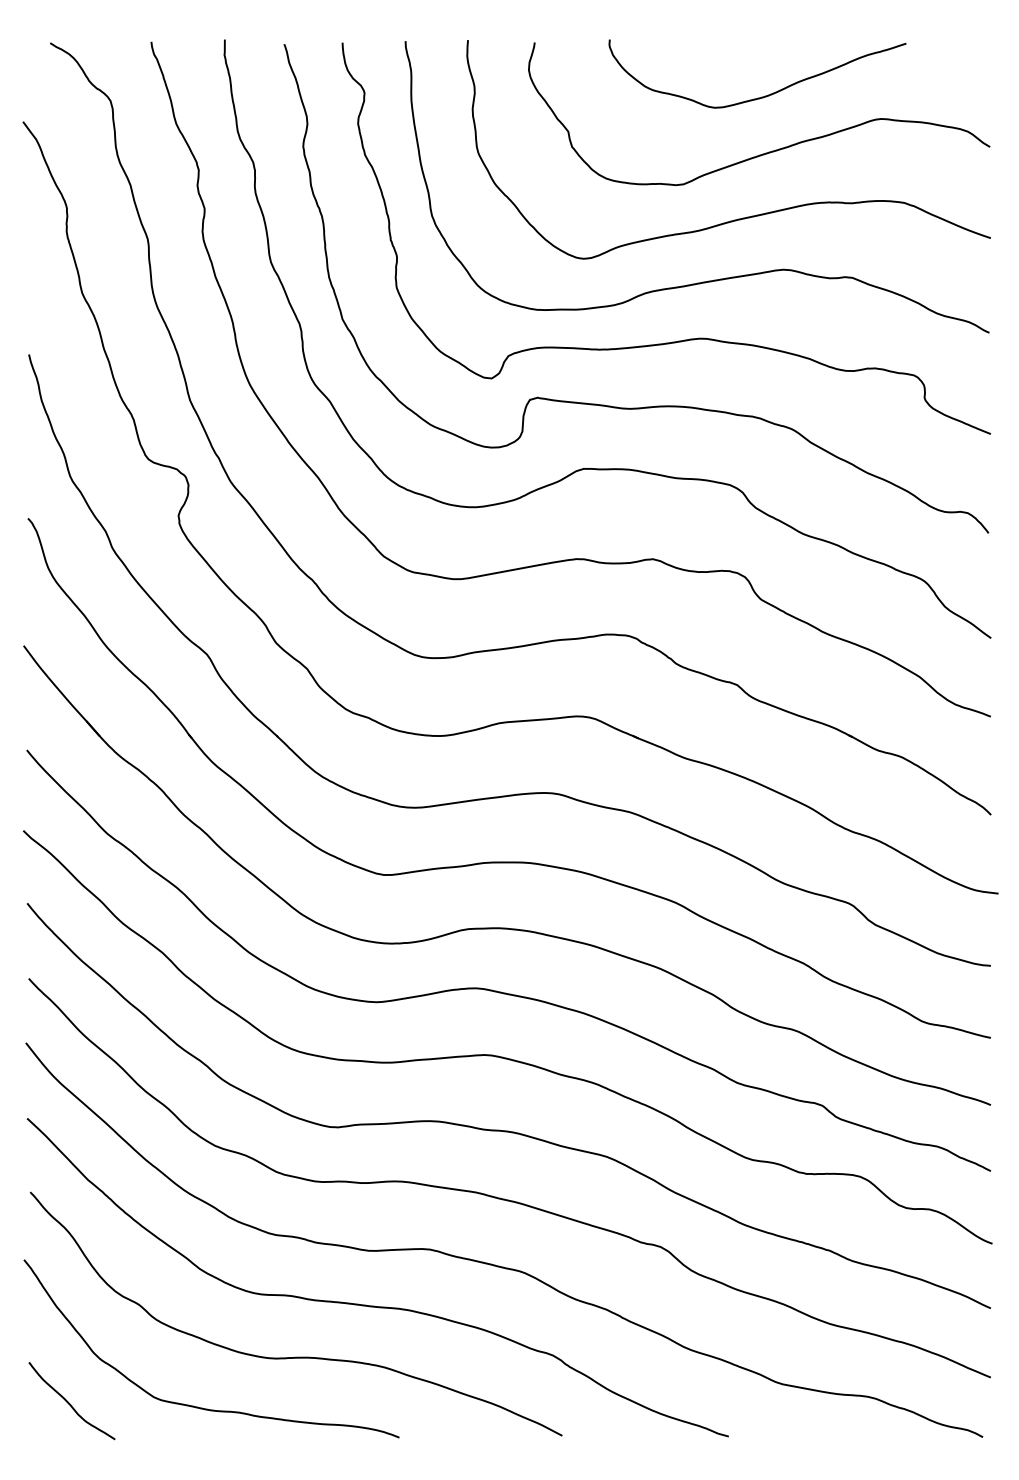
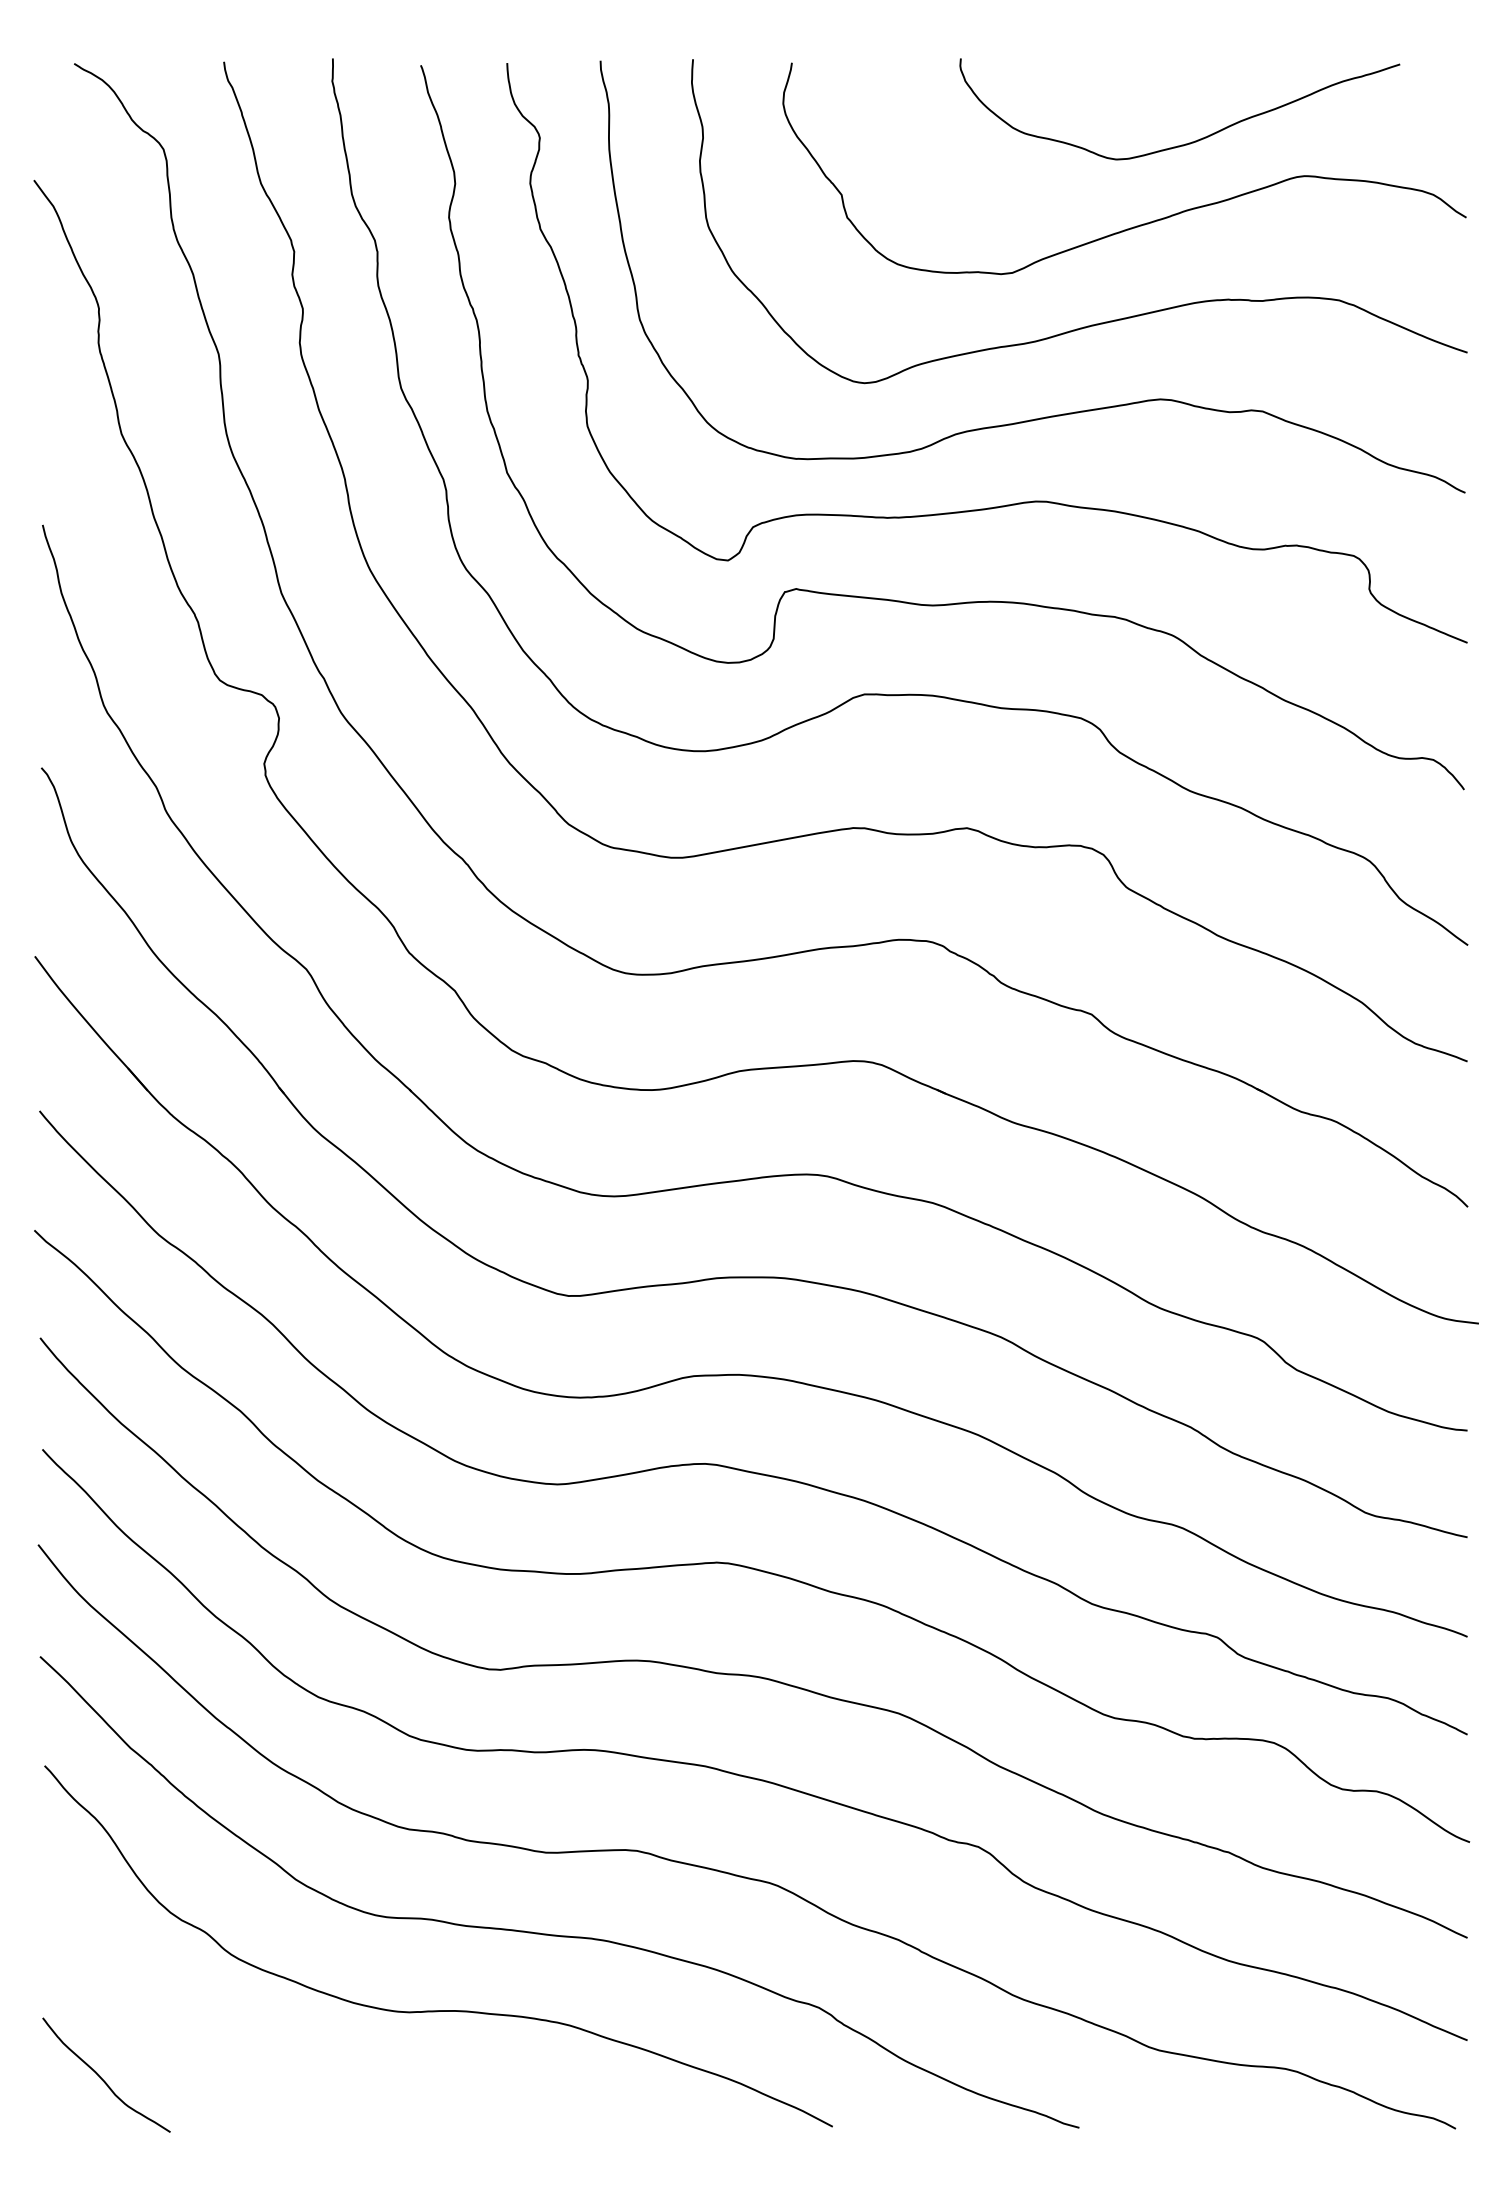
curve: (761, 96) -> (1185, 142), moved
curve: (198, 1406) -> (293, 2083), removed

